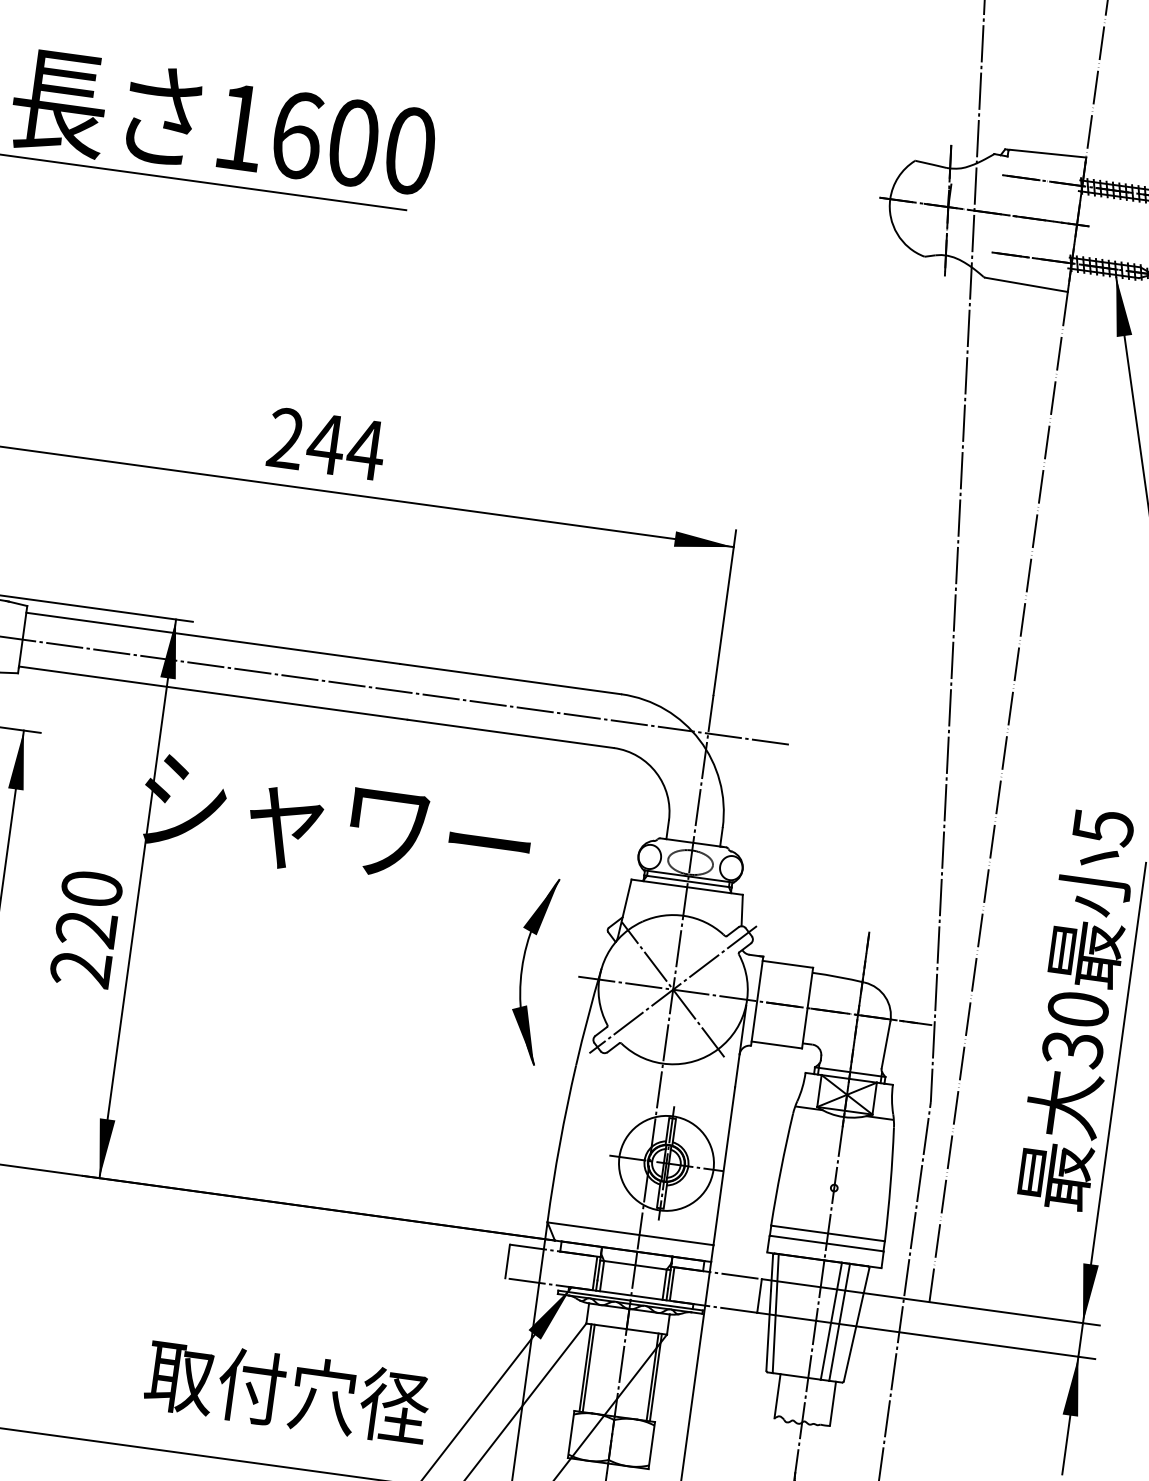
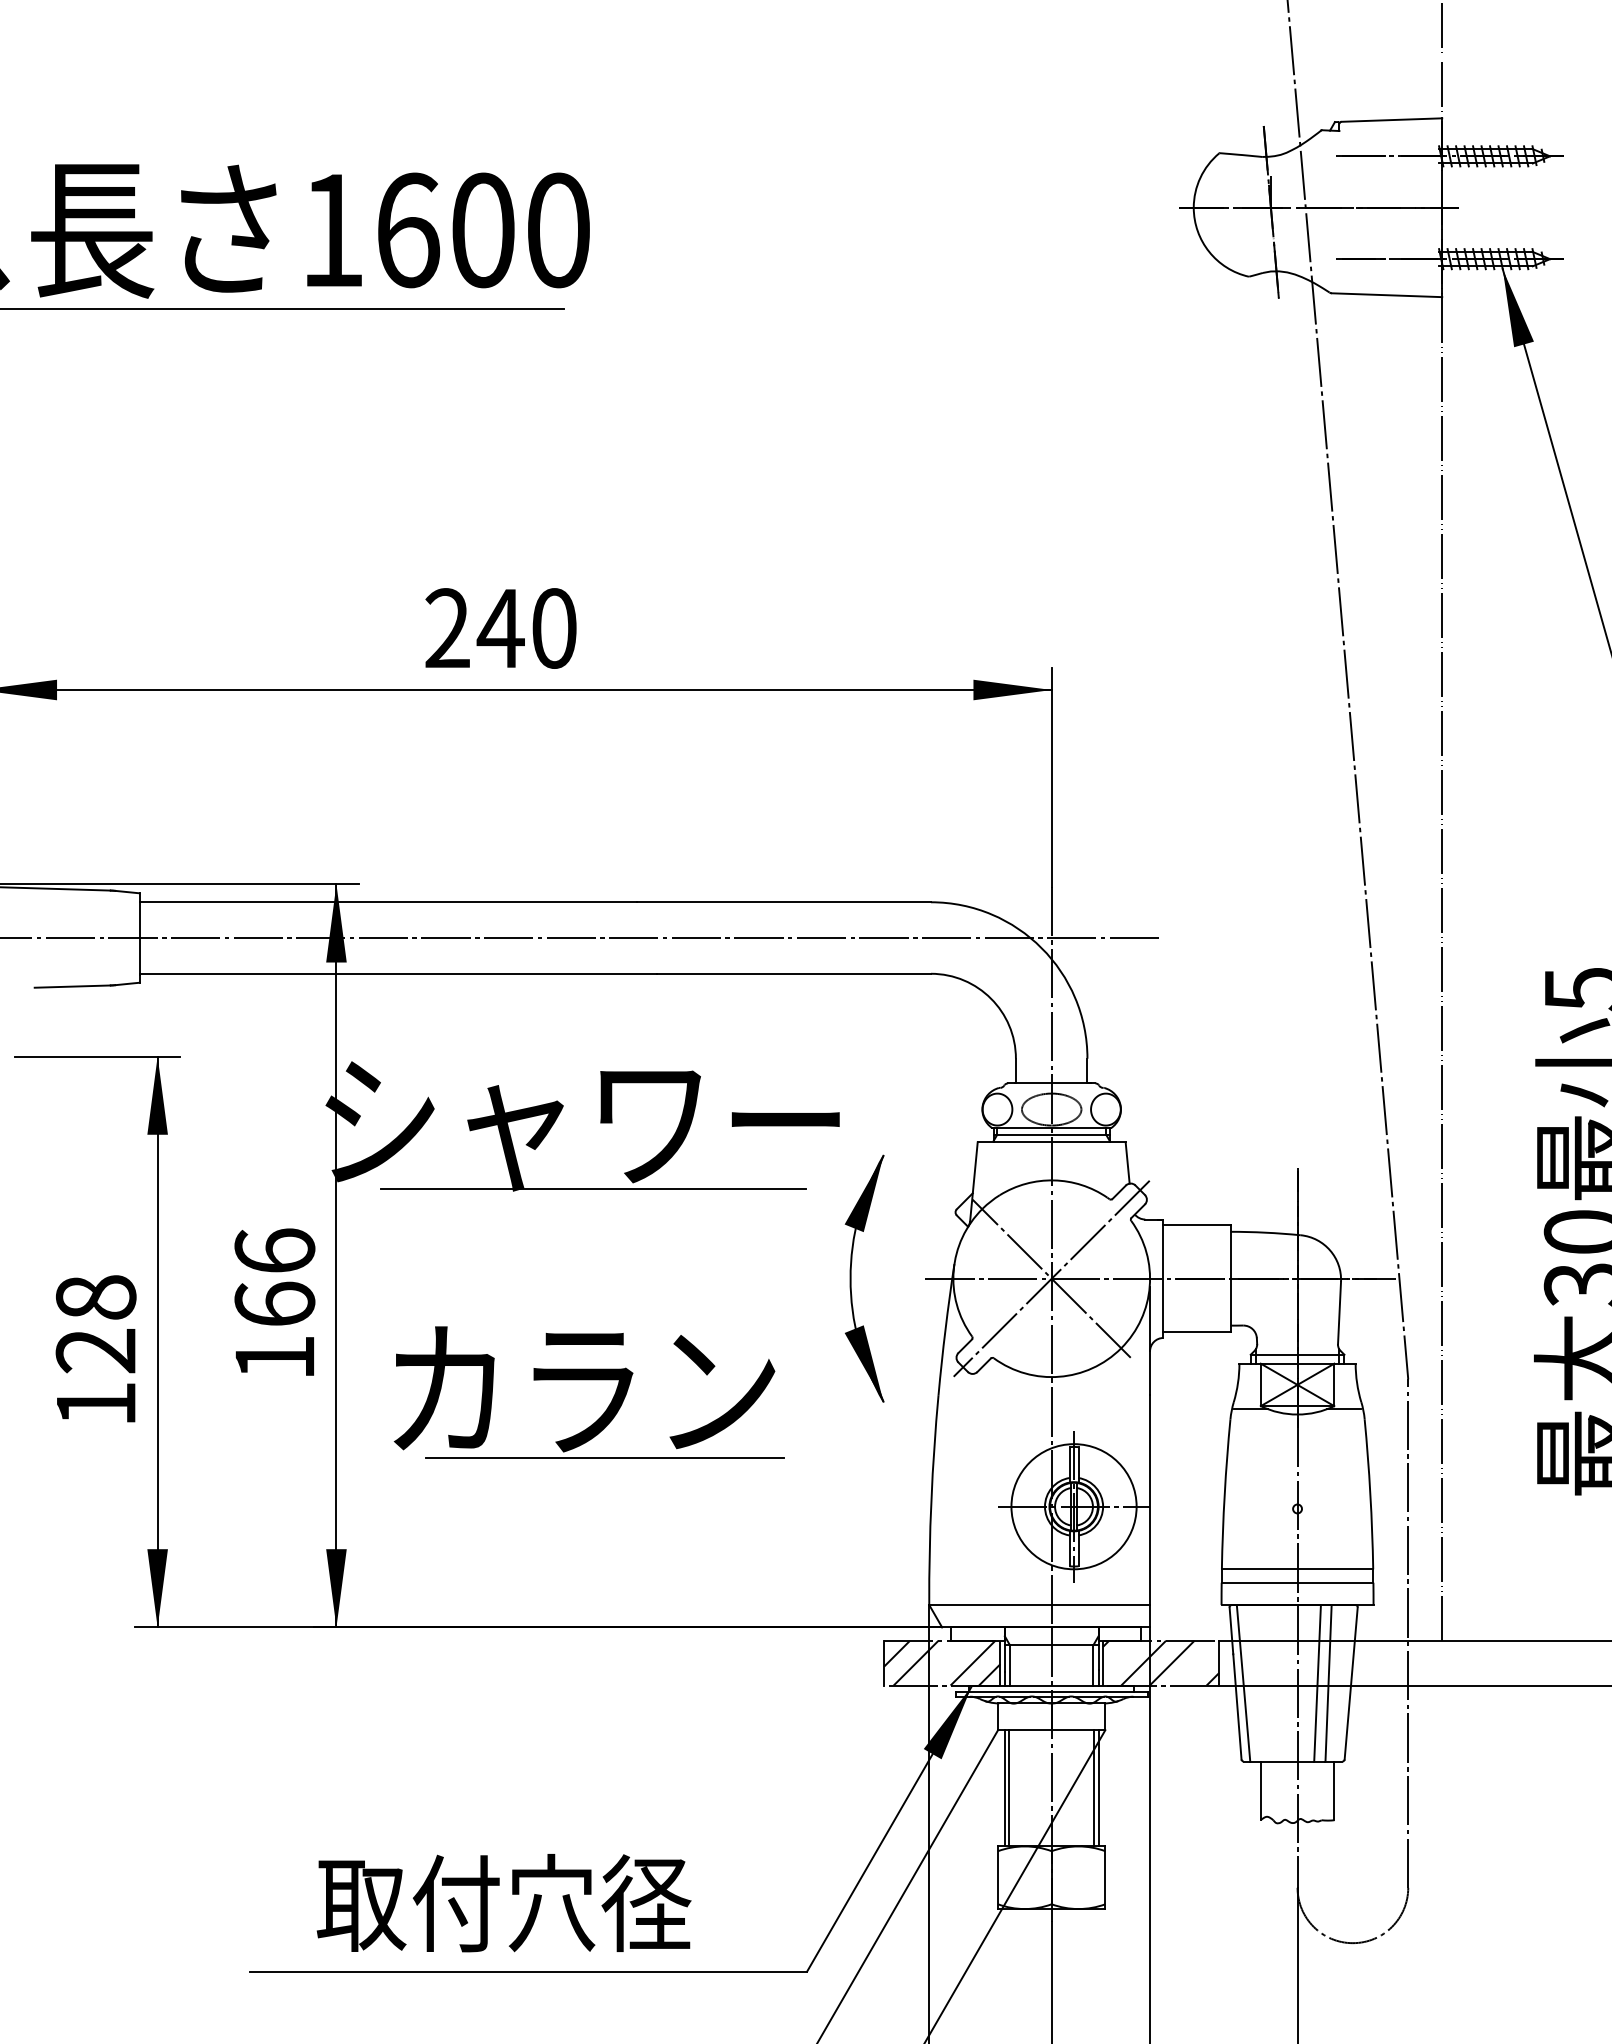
text: (366, 449) -> (554, 628), 244 -> 240
line: (337, 875) -> (593, 1189), added
text: (86, 929) -> (274, 1304), 220 -> 166
part: (314, 1018) -> (588, 1380), added
hatch: (551, 1266) -> (942, 1662), added
hatch: (716, 1289) -> (1161, 1662), added
text: (287, 1391) -> (503, 1903), moved

